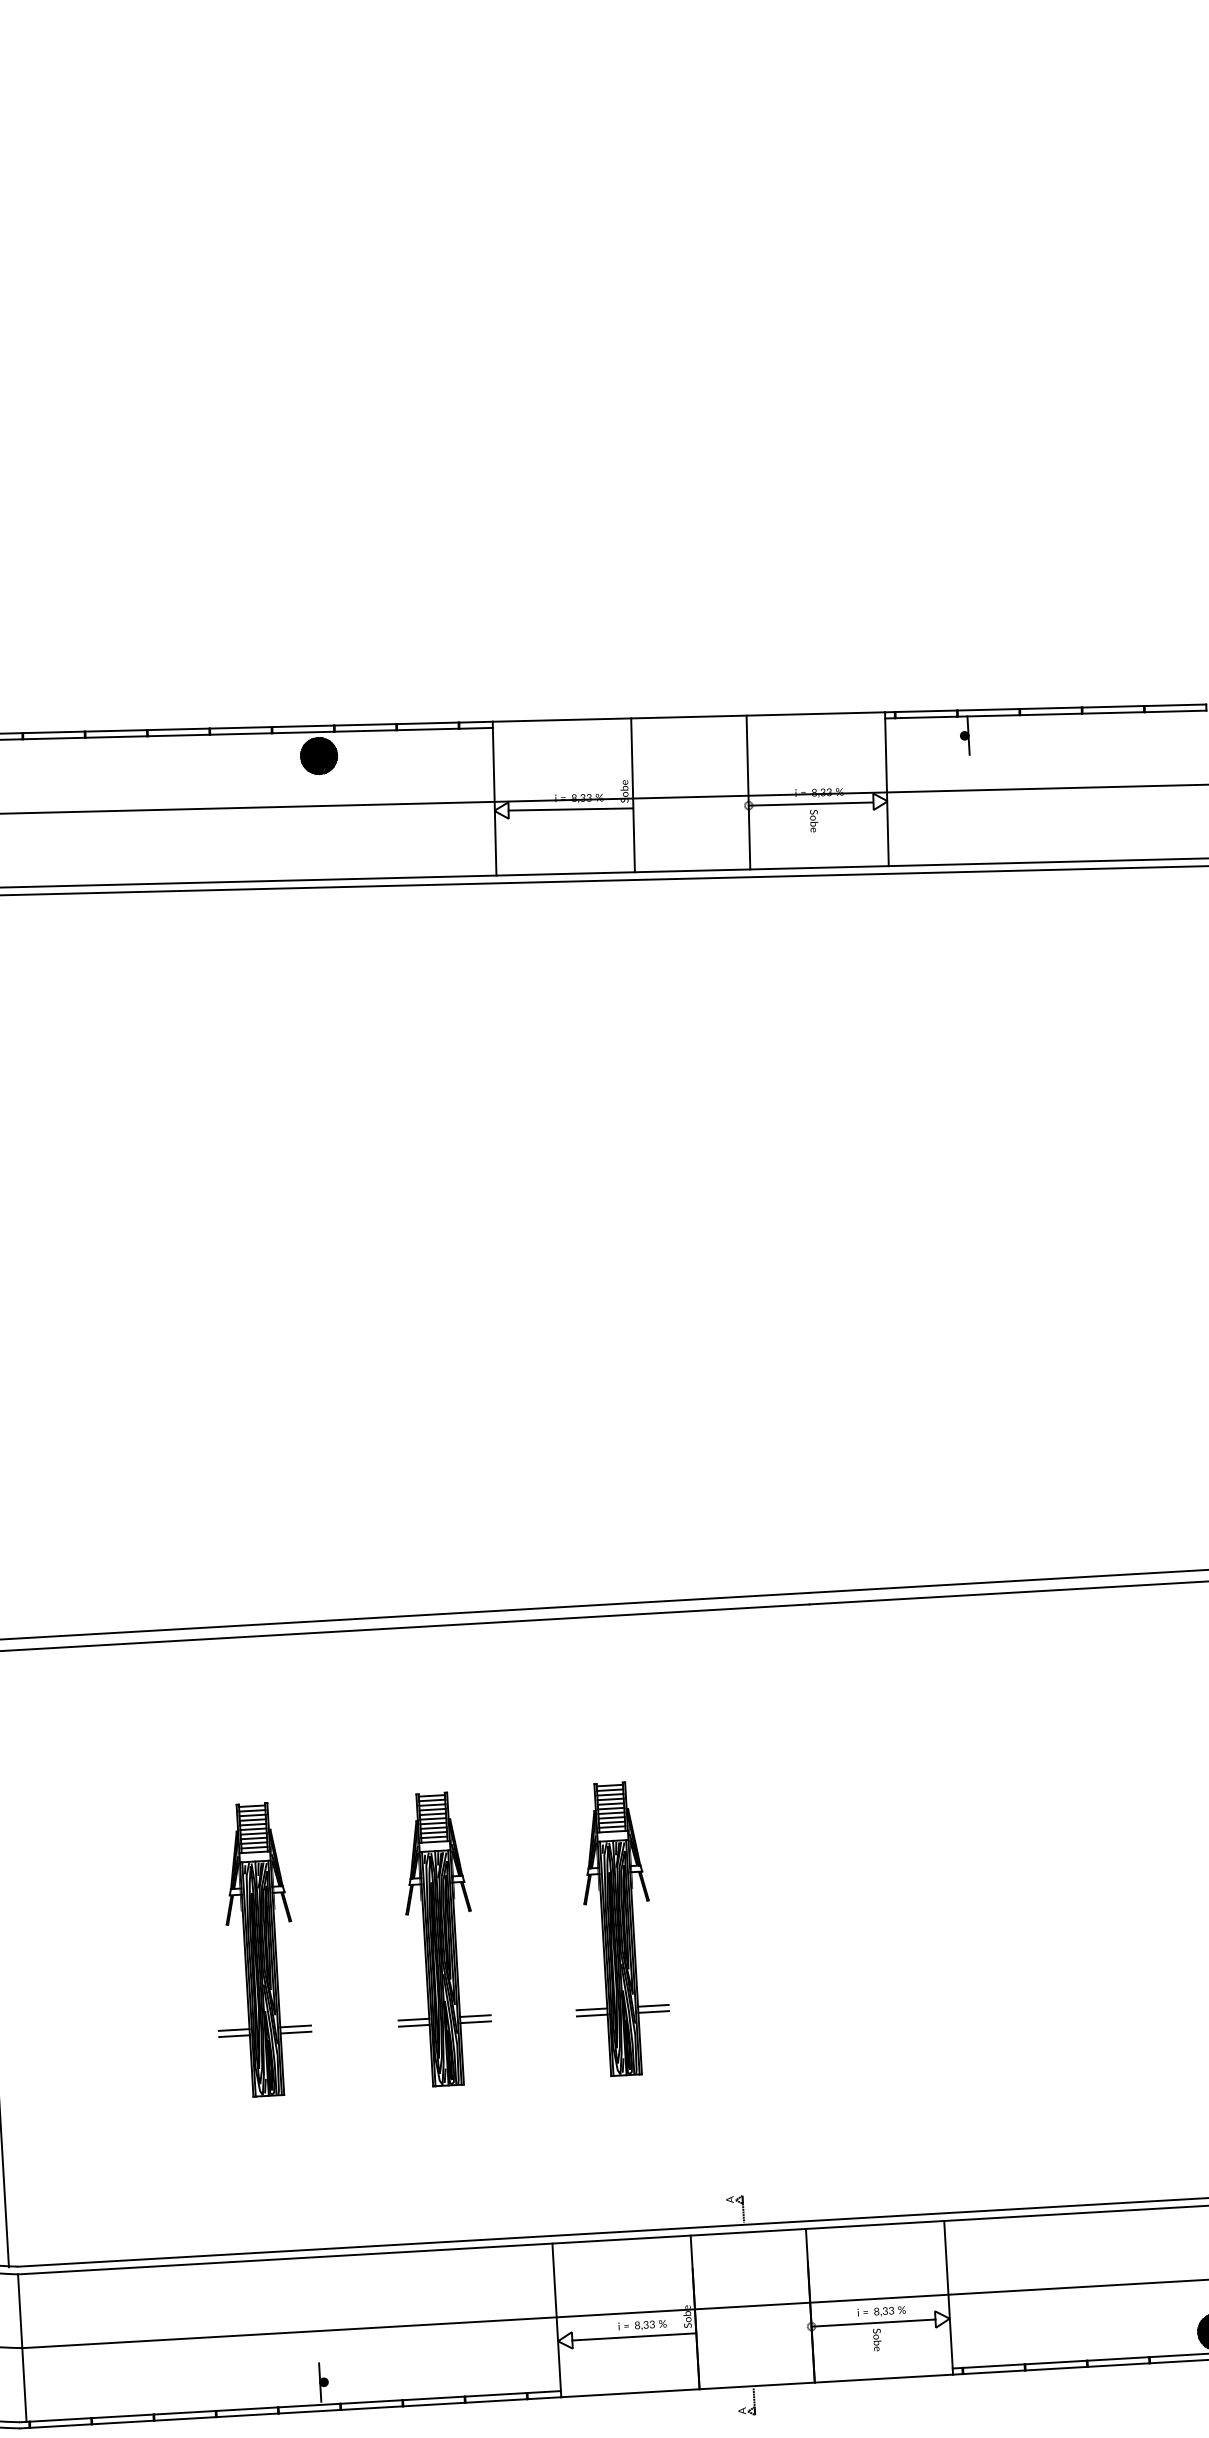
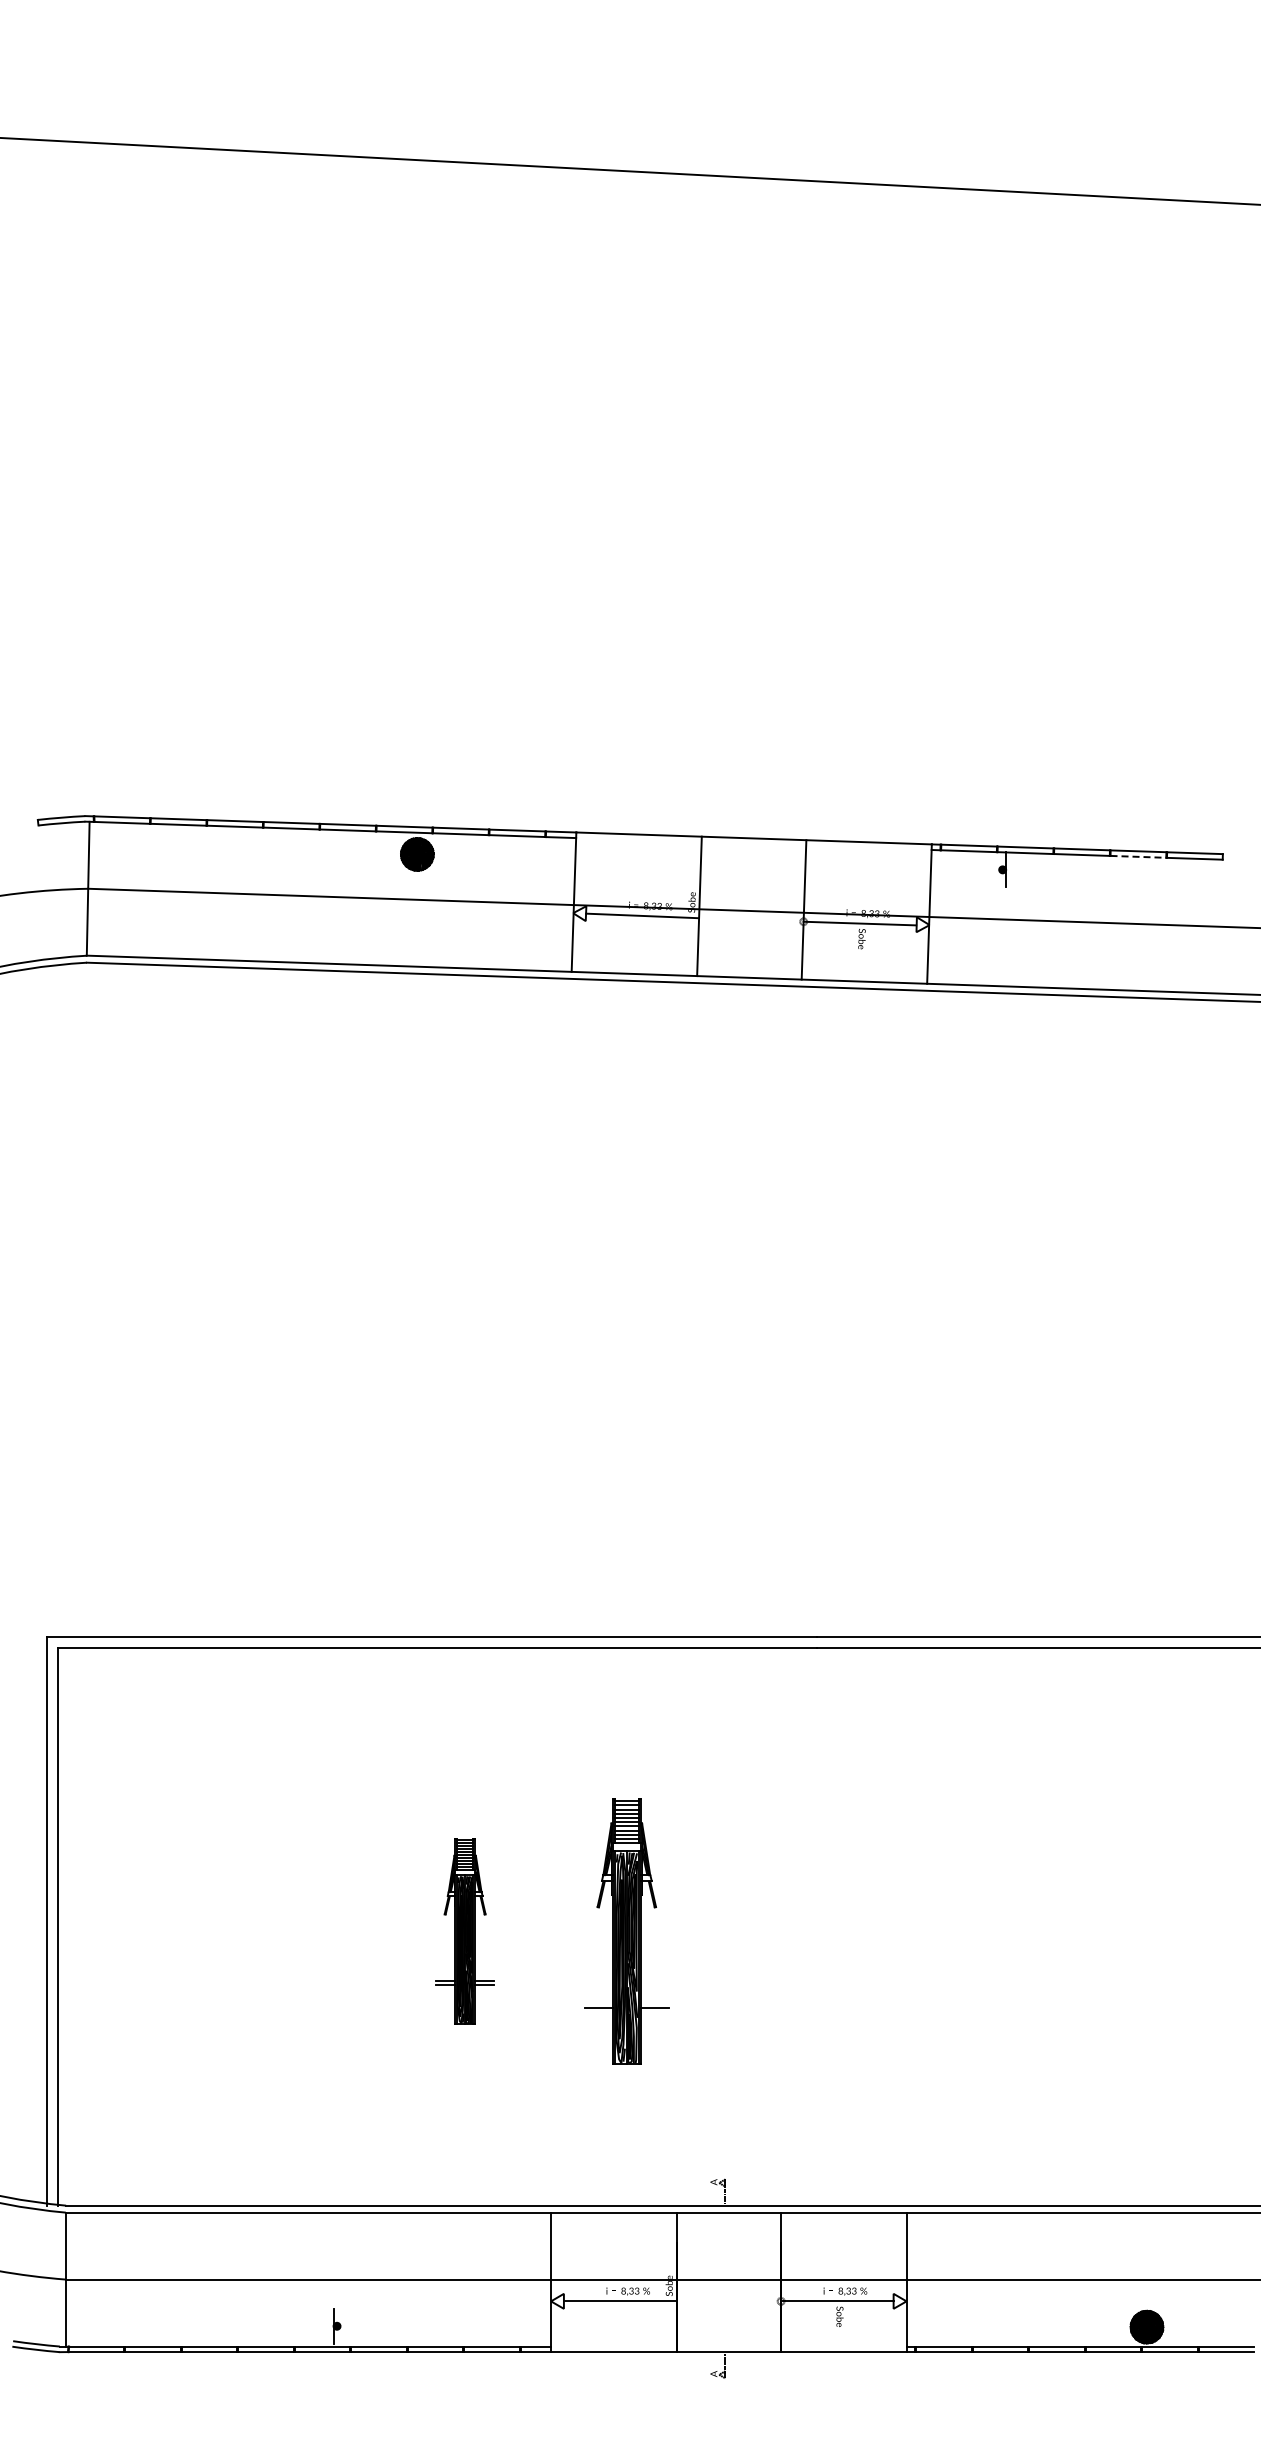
line: (1113, 712) -> (1138, 856), solid -> dashed
part: (439, 1939) -> (464, 1931), size x0.7
part: (259, 1949) -> (301, 1931), removed
line: (653, 2005) -> (654, 2002), removed
line: (591, 2009) -> (598, 2002), removed

